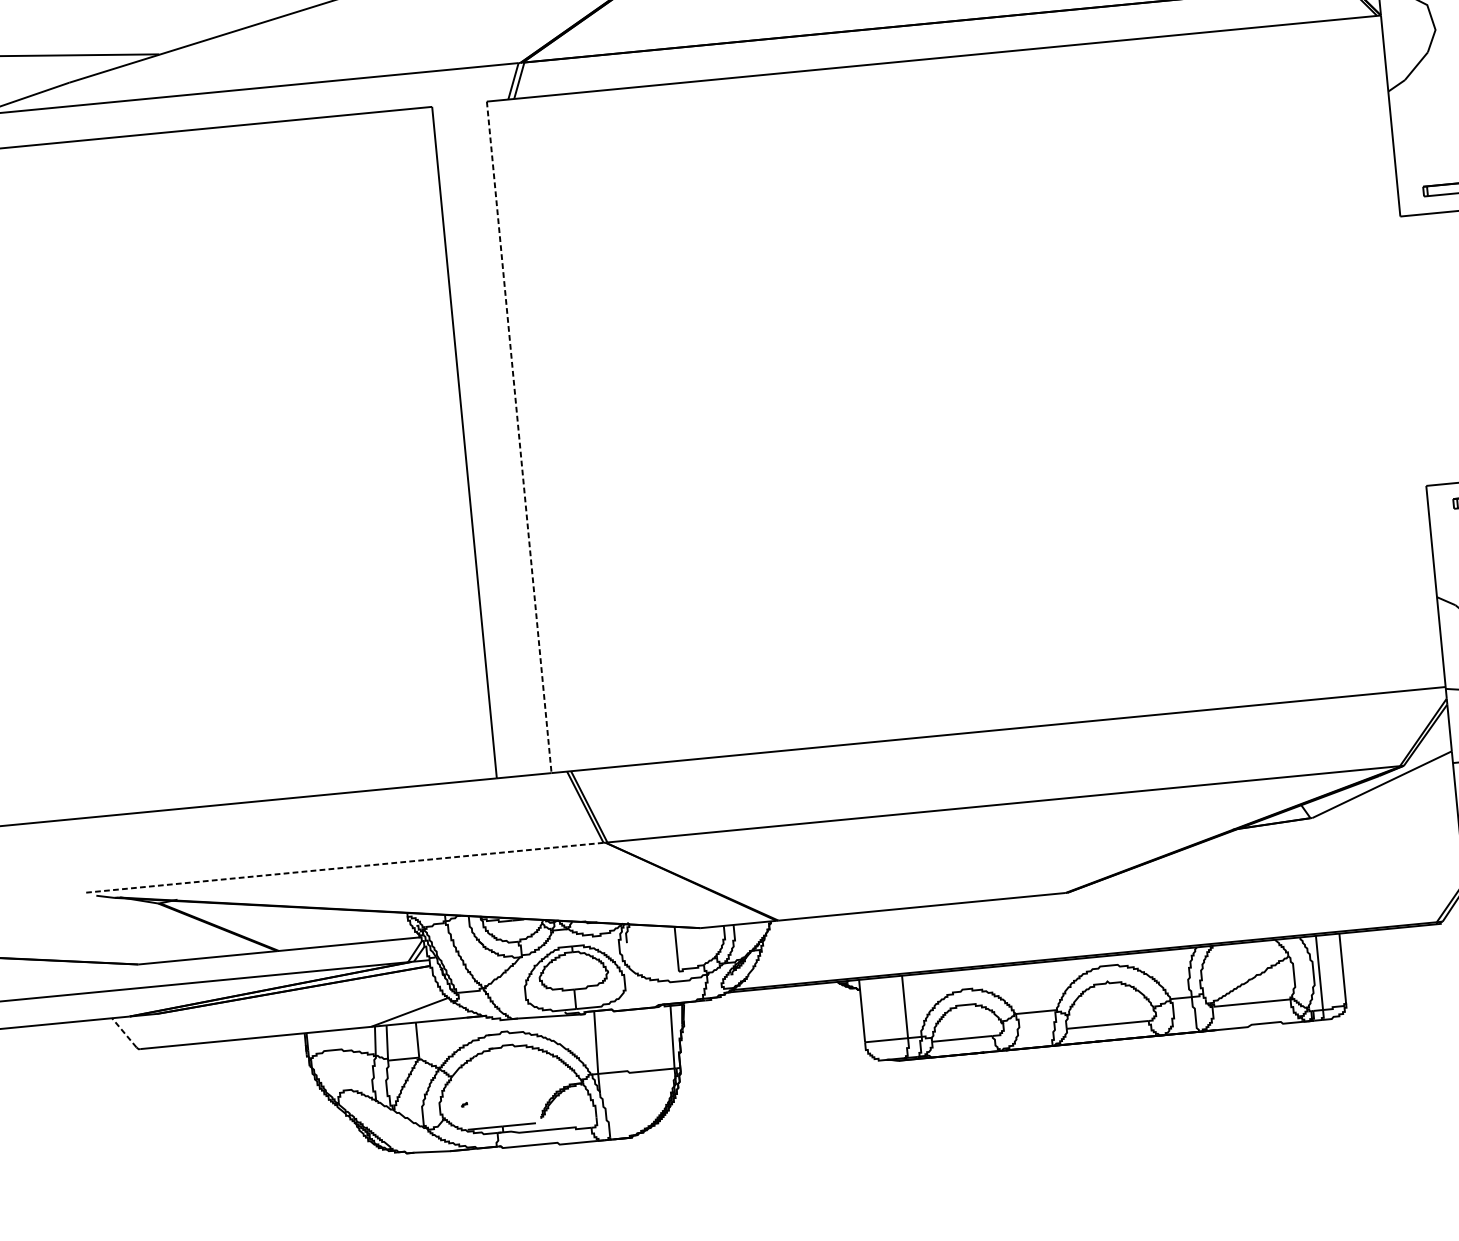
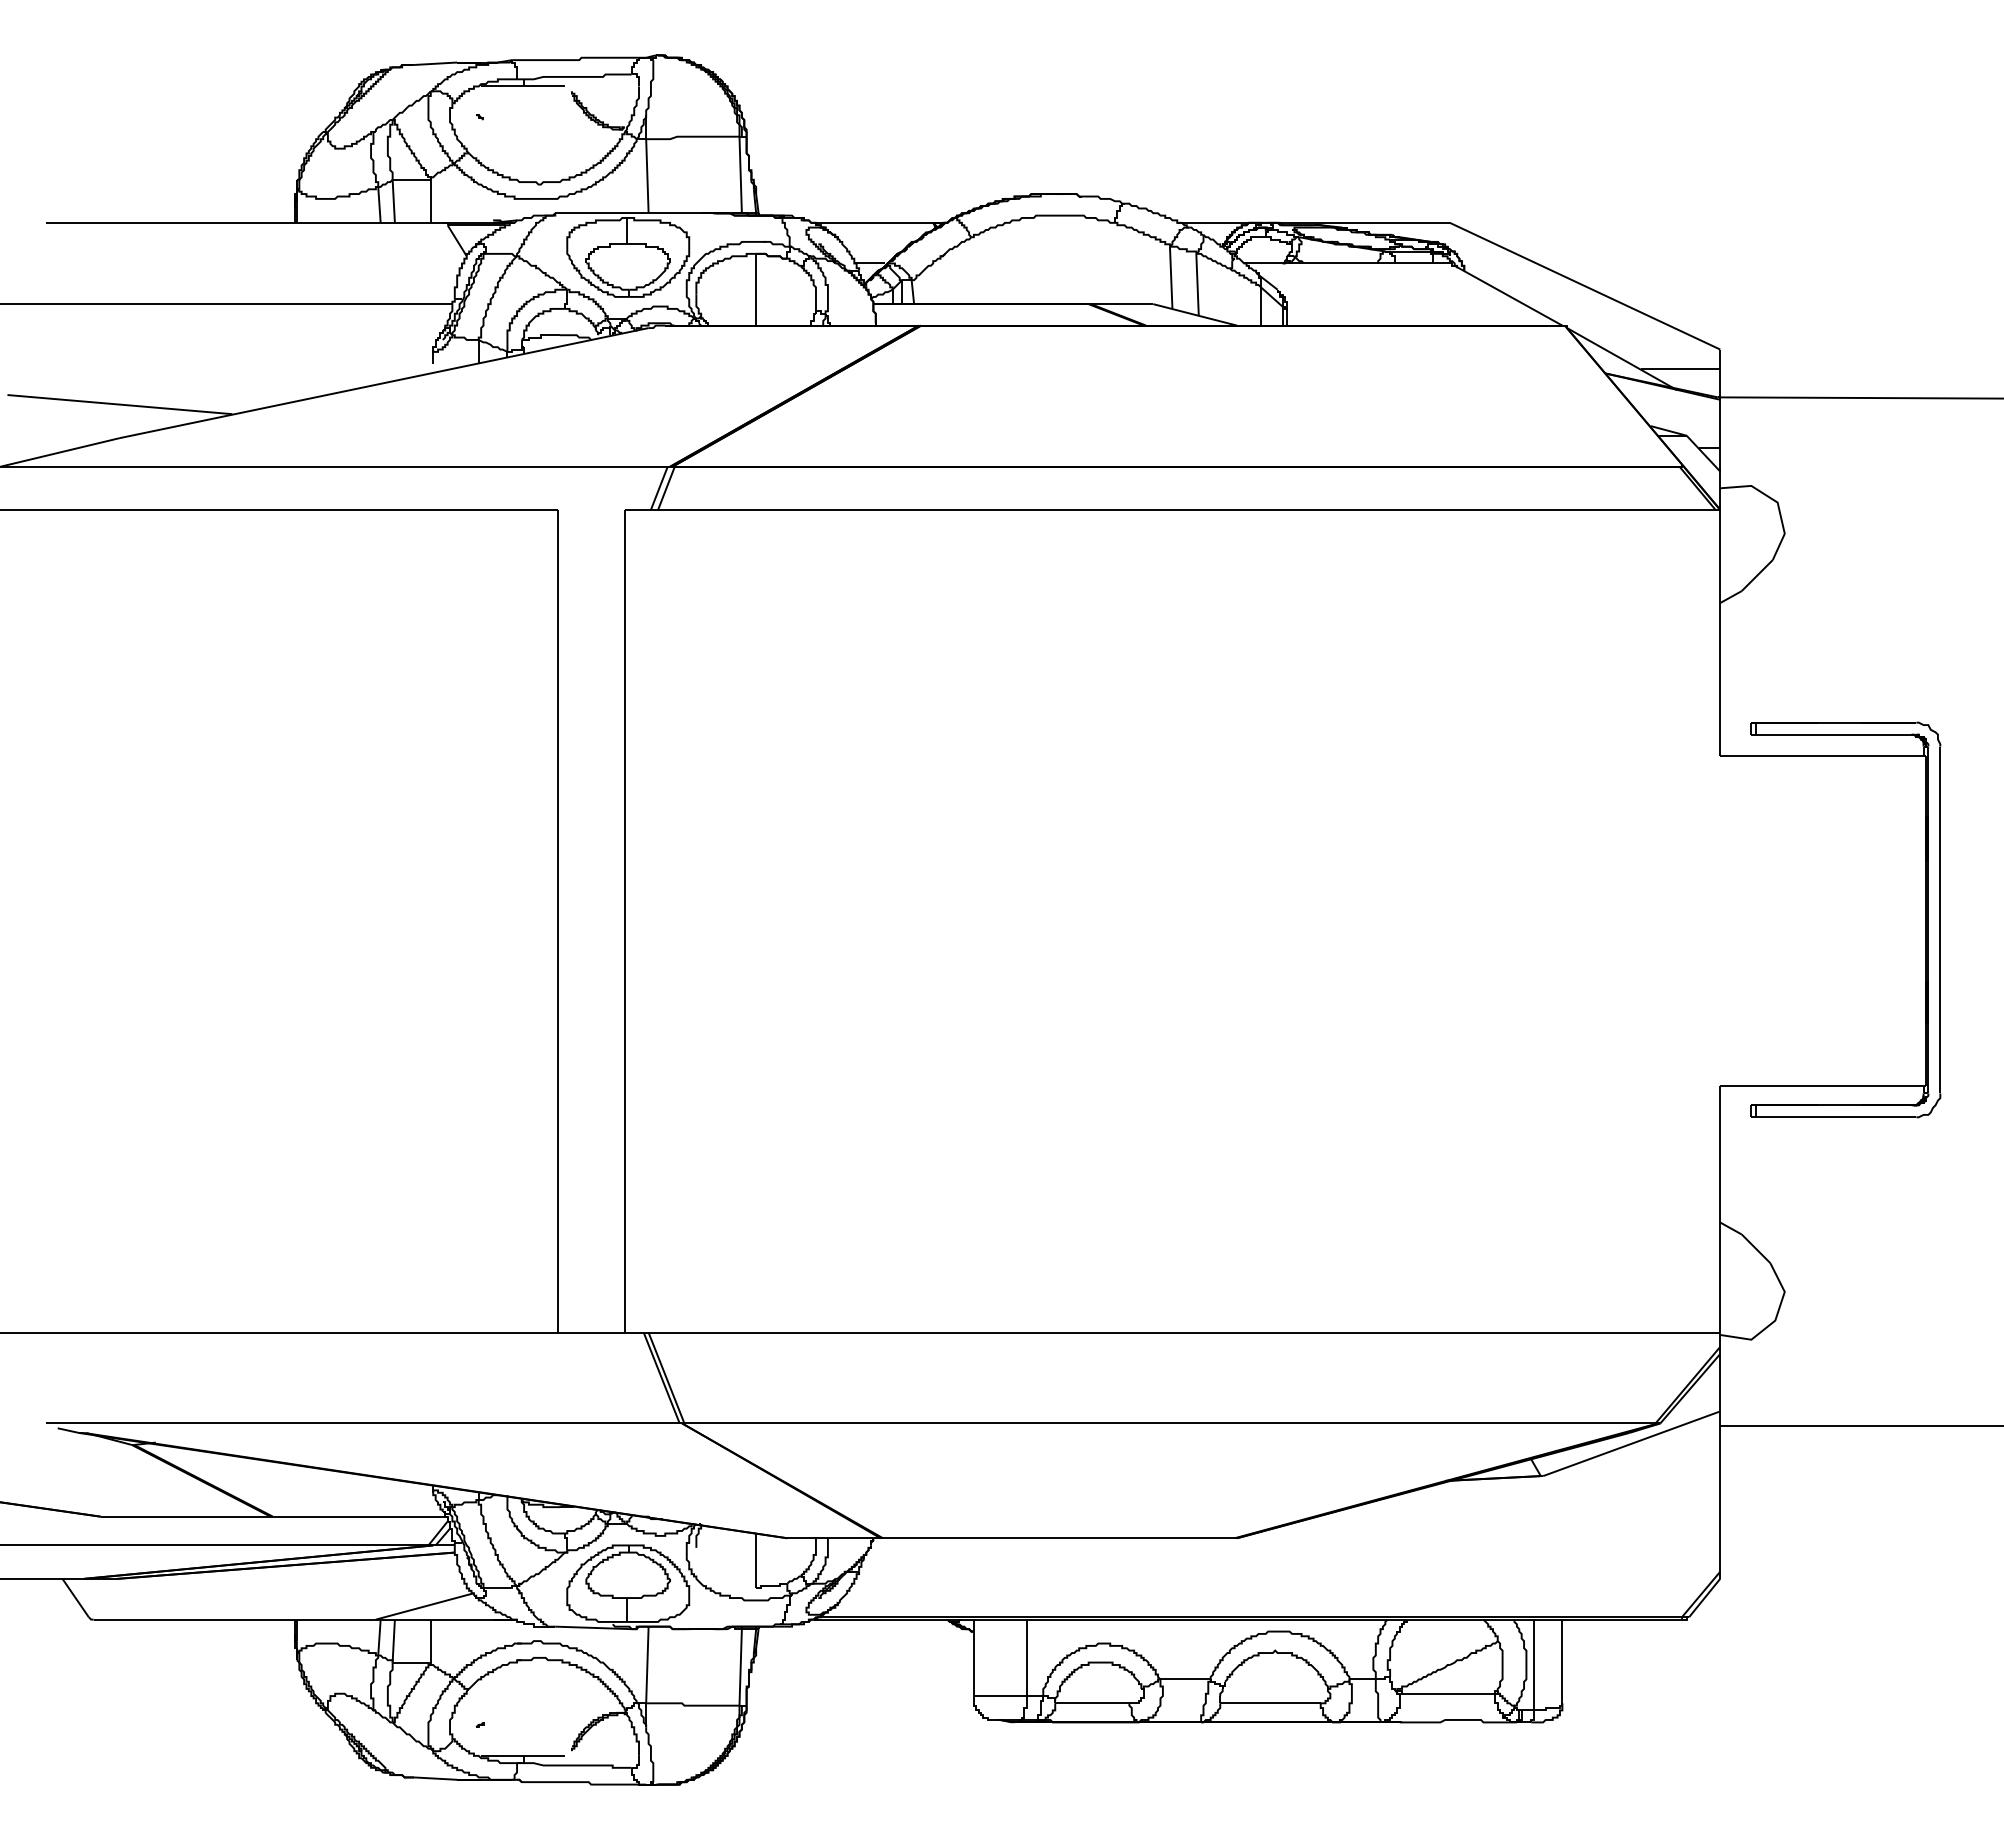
line: (519, 437) -> (624, 921), dashed -> solid
line: (344, 867) -> (362, 1423), dashed -> solid
line: (124, 1032) -> (75, 1597), dashed -> solid

